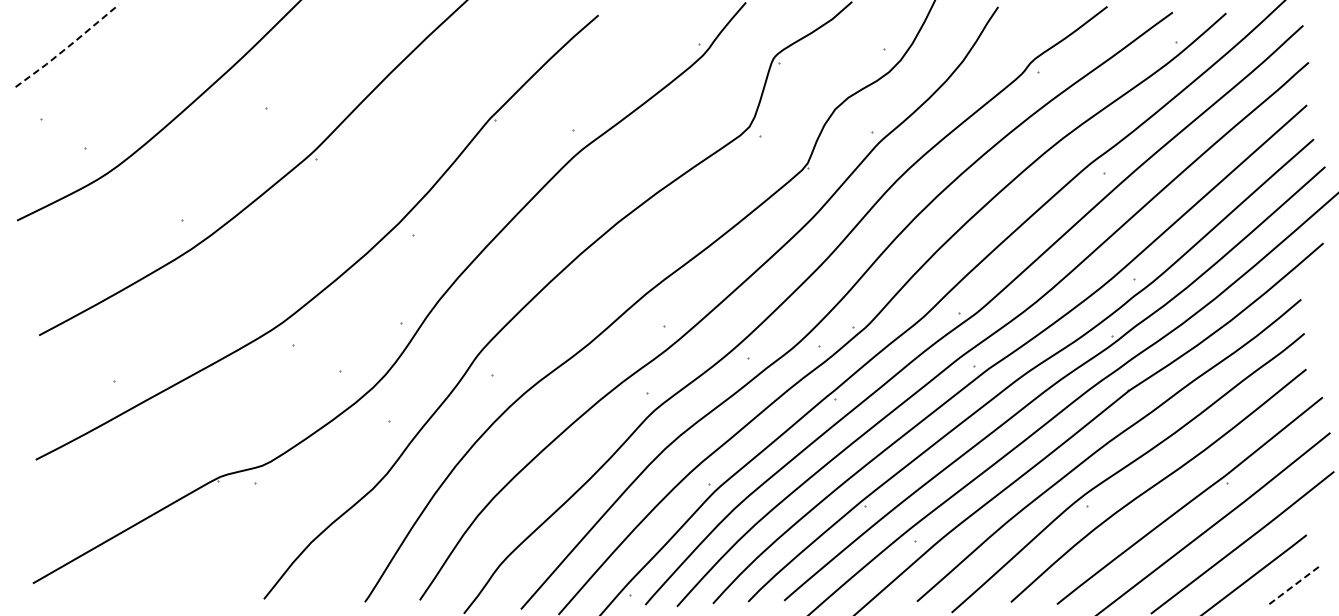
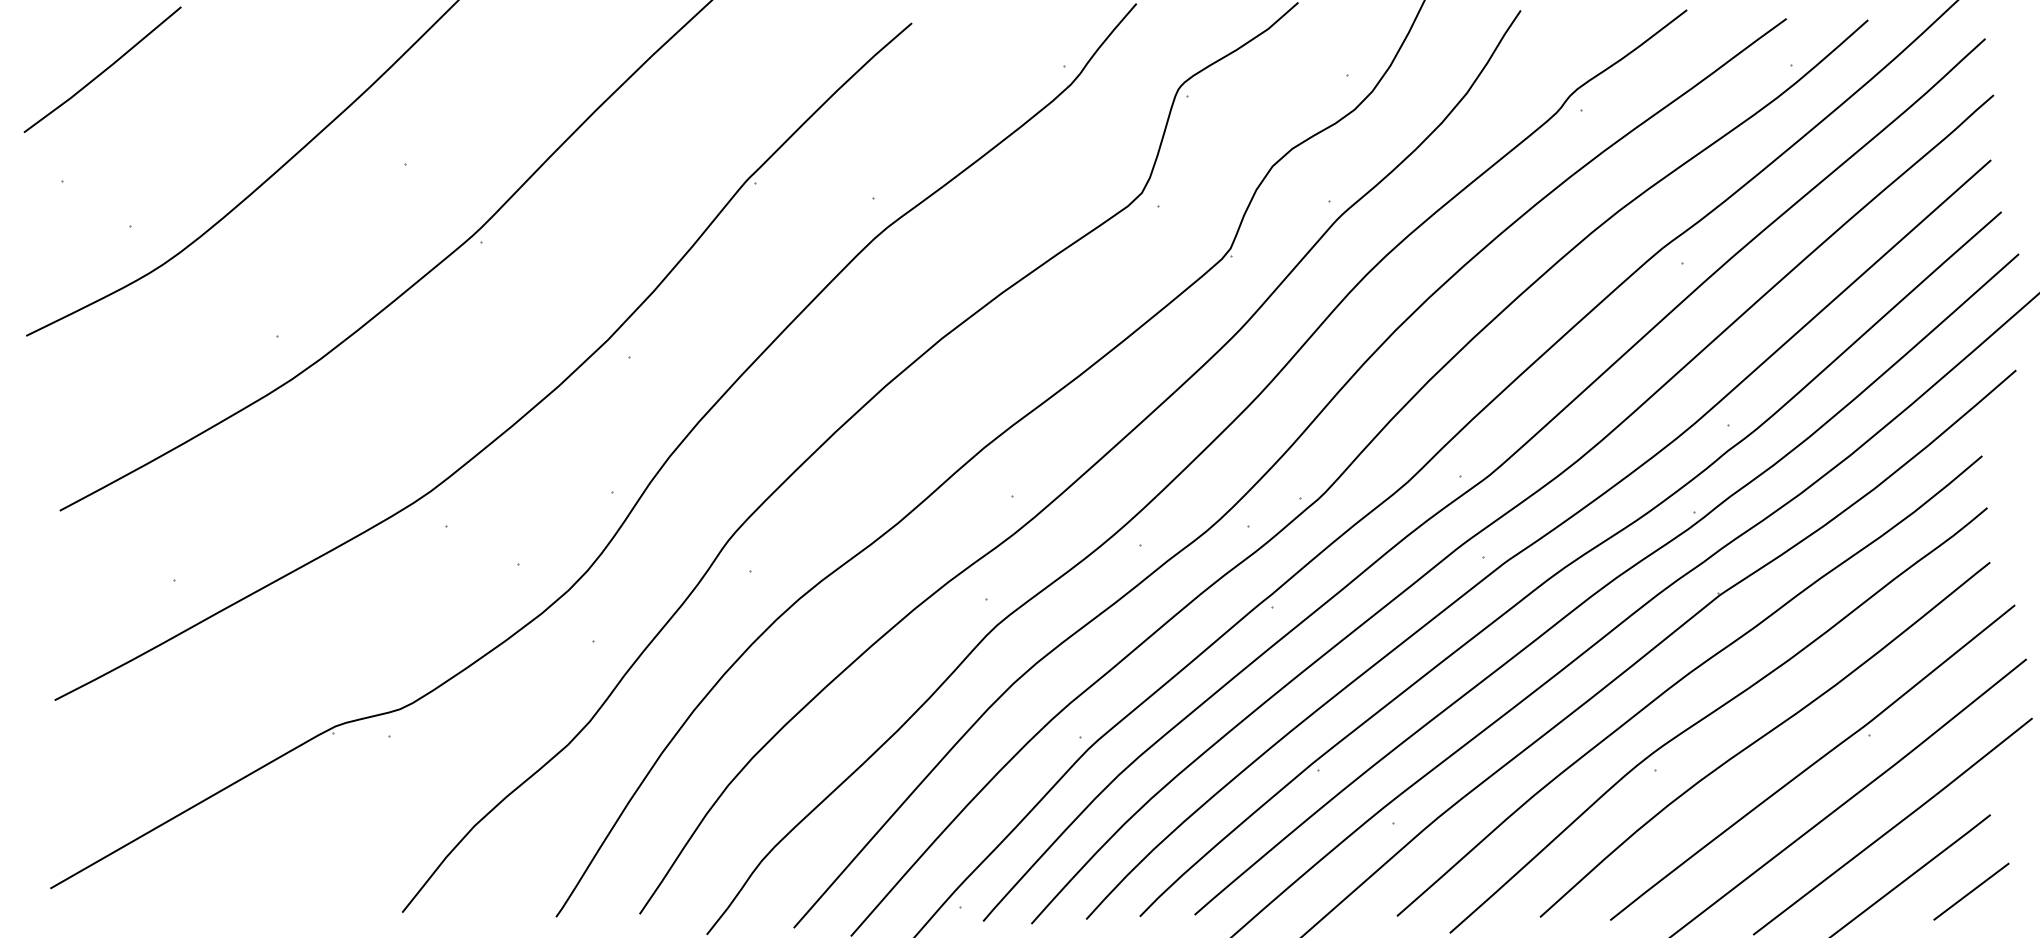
line: (68, 47) -> (104, 72), dashed -> solid
line: (1294, 585) -> (1972, 891), dashed -> solid

